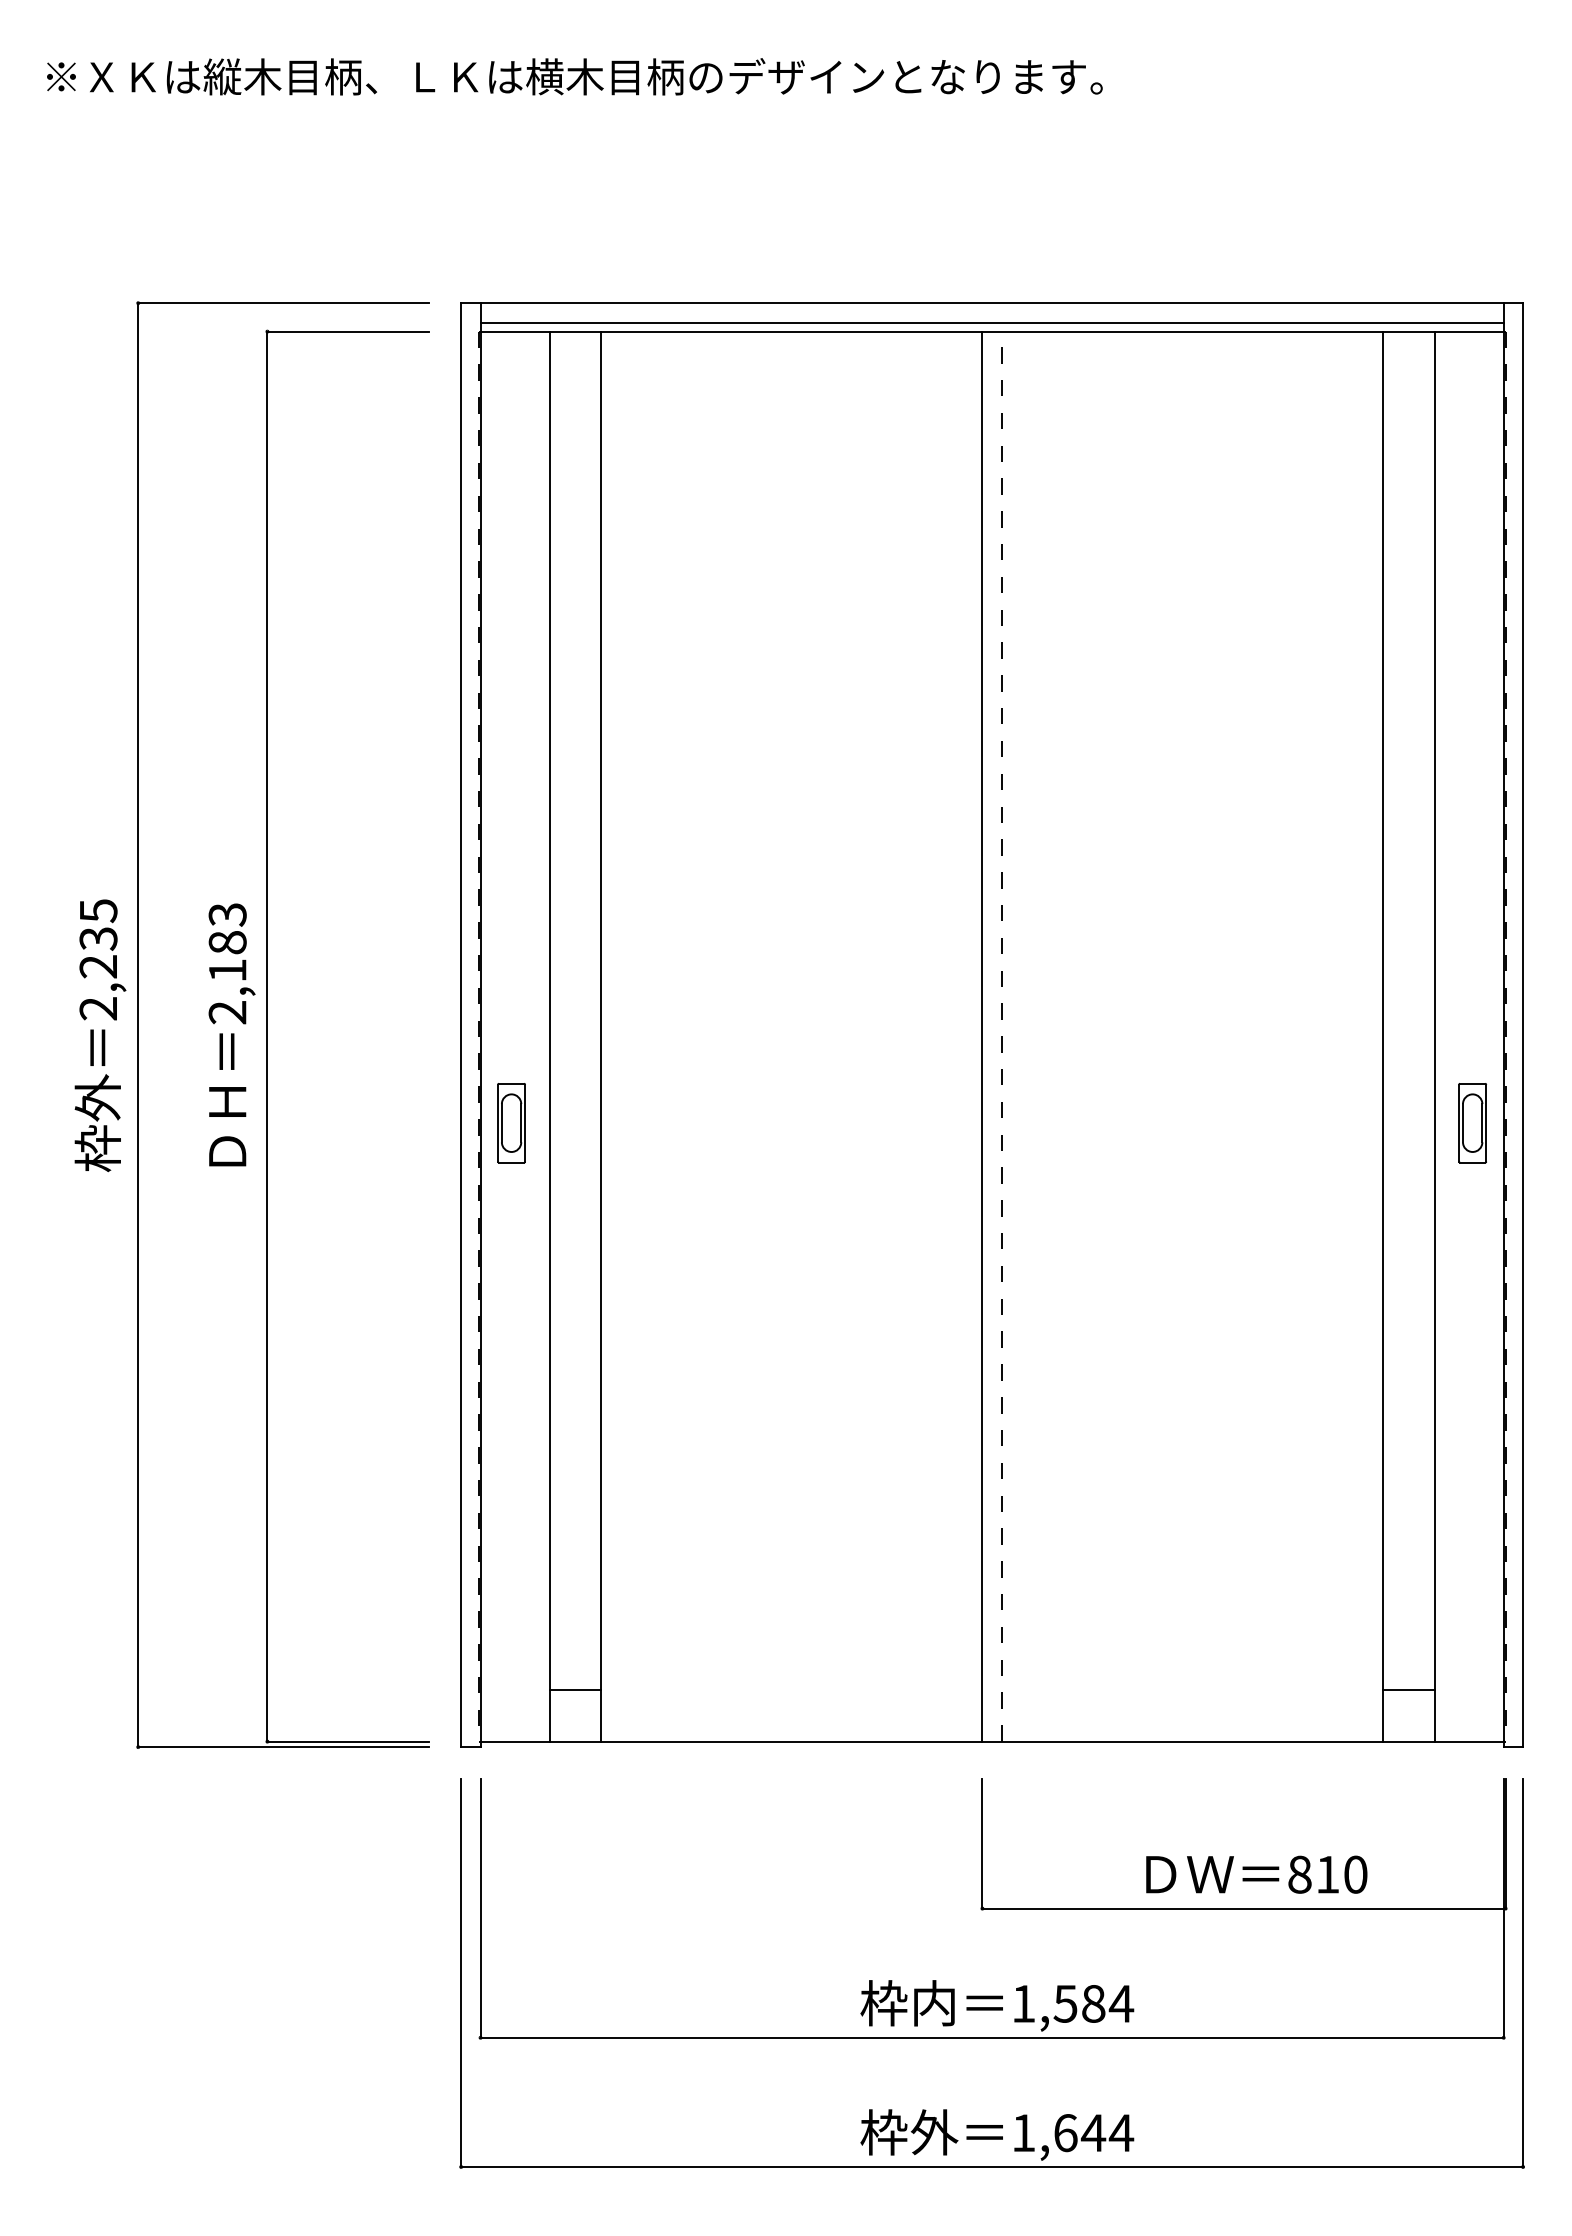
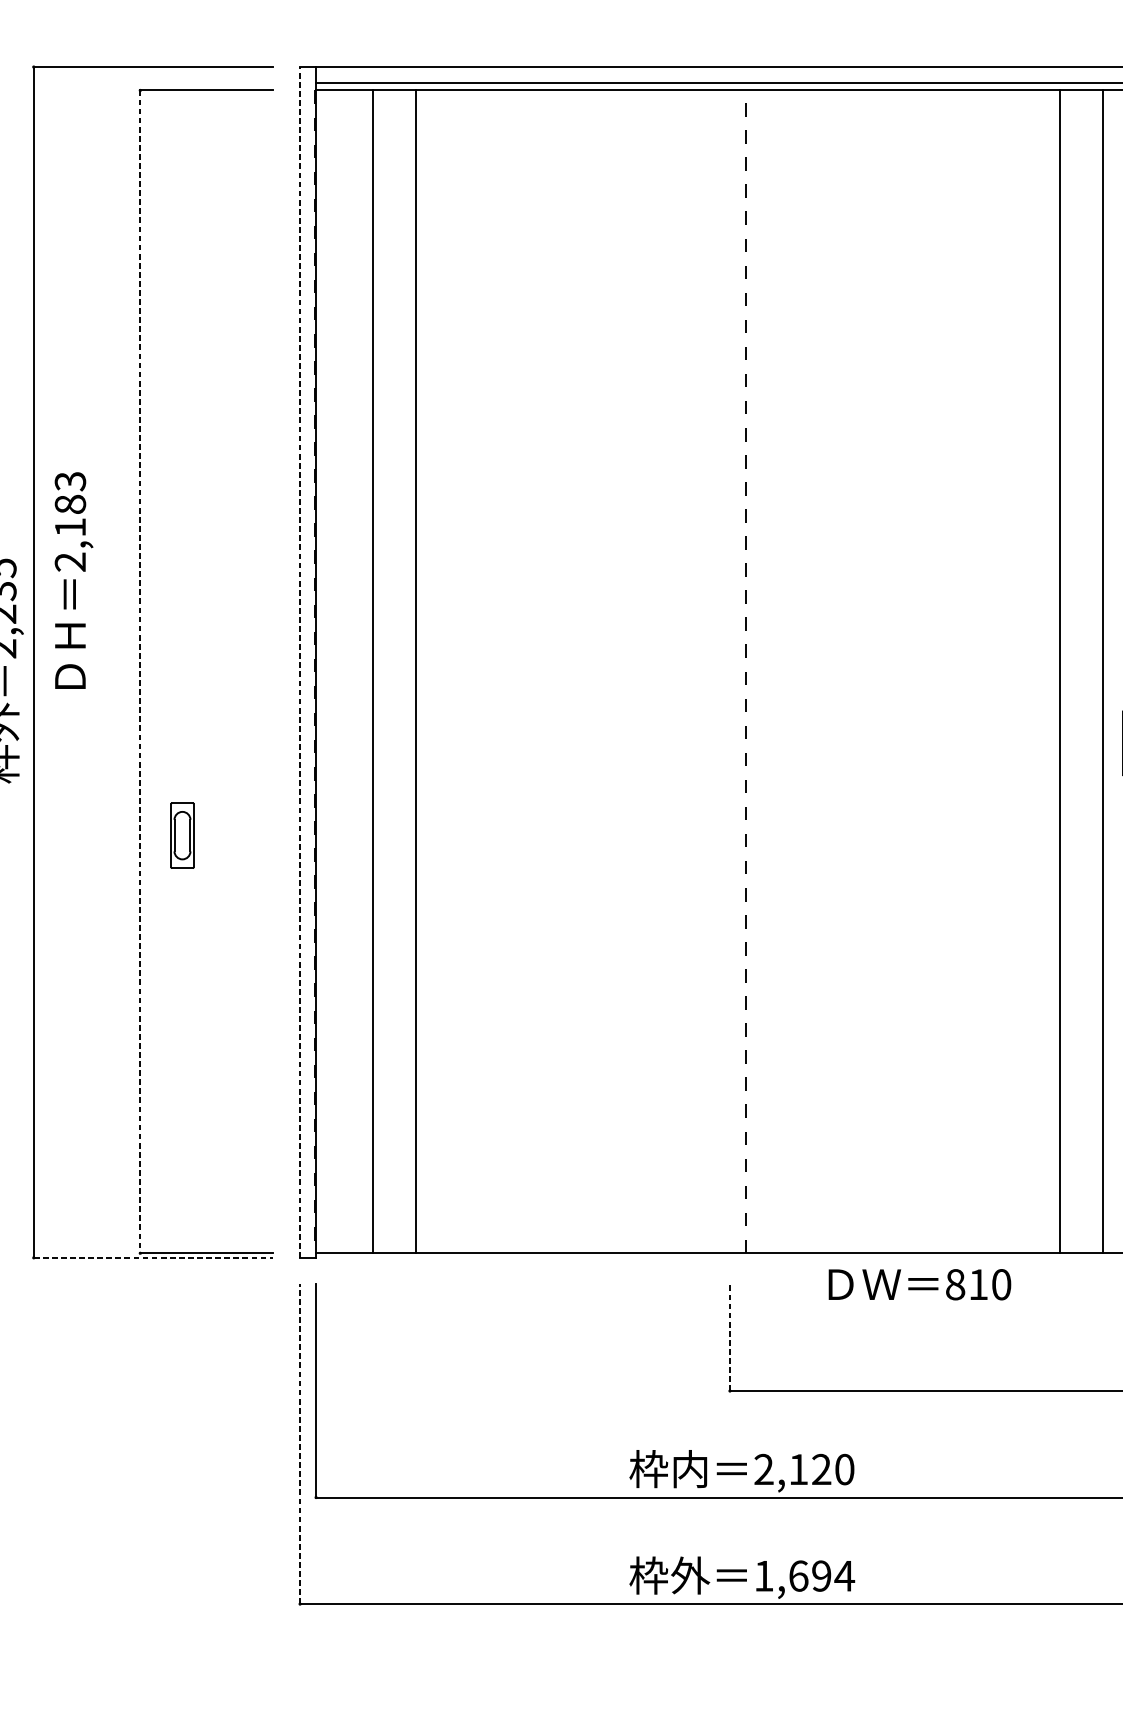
line: (461, 1025) -> (300, 662), solid -> dashed
text: (231, 1034) -> (73, 580), moved
line: (982, 1036) -> (730, 671), removed
line: (267, 1037) -> (140, 672), solid -> dashed
part: (511, 1123) -> (182, 835), moved
line: (575, 1690) -> (394, 1211), removed
line: (1408, 1690) -> (1081, 1211), removed
line: (284, 1747) -> (154, 1258), solid -> dashed
line: (982, 1844) -> (730, 1338), solid -> dashed
text: (1256, 1874) -> (919, 1284), moved
line: (461, 1973) -> (300, 1444), solid -> dashed
text: (1073, 2003) -> (805, 1469), 1,584 -> 2,120
text: (1093, 2133) -> (821, 1576), 1,644 -> 1,694

